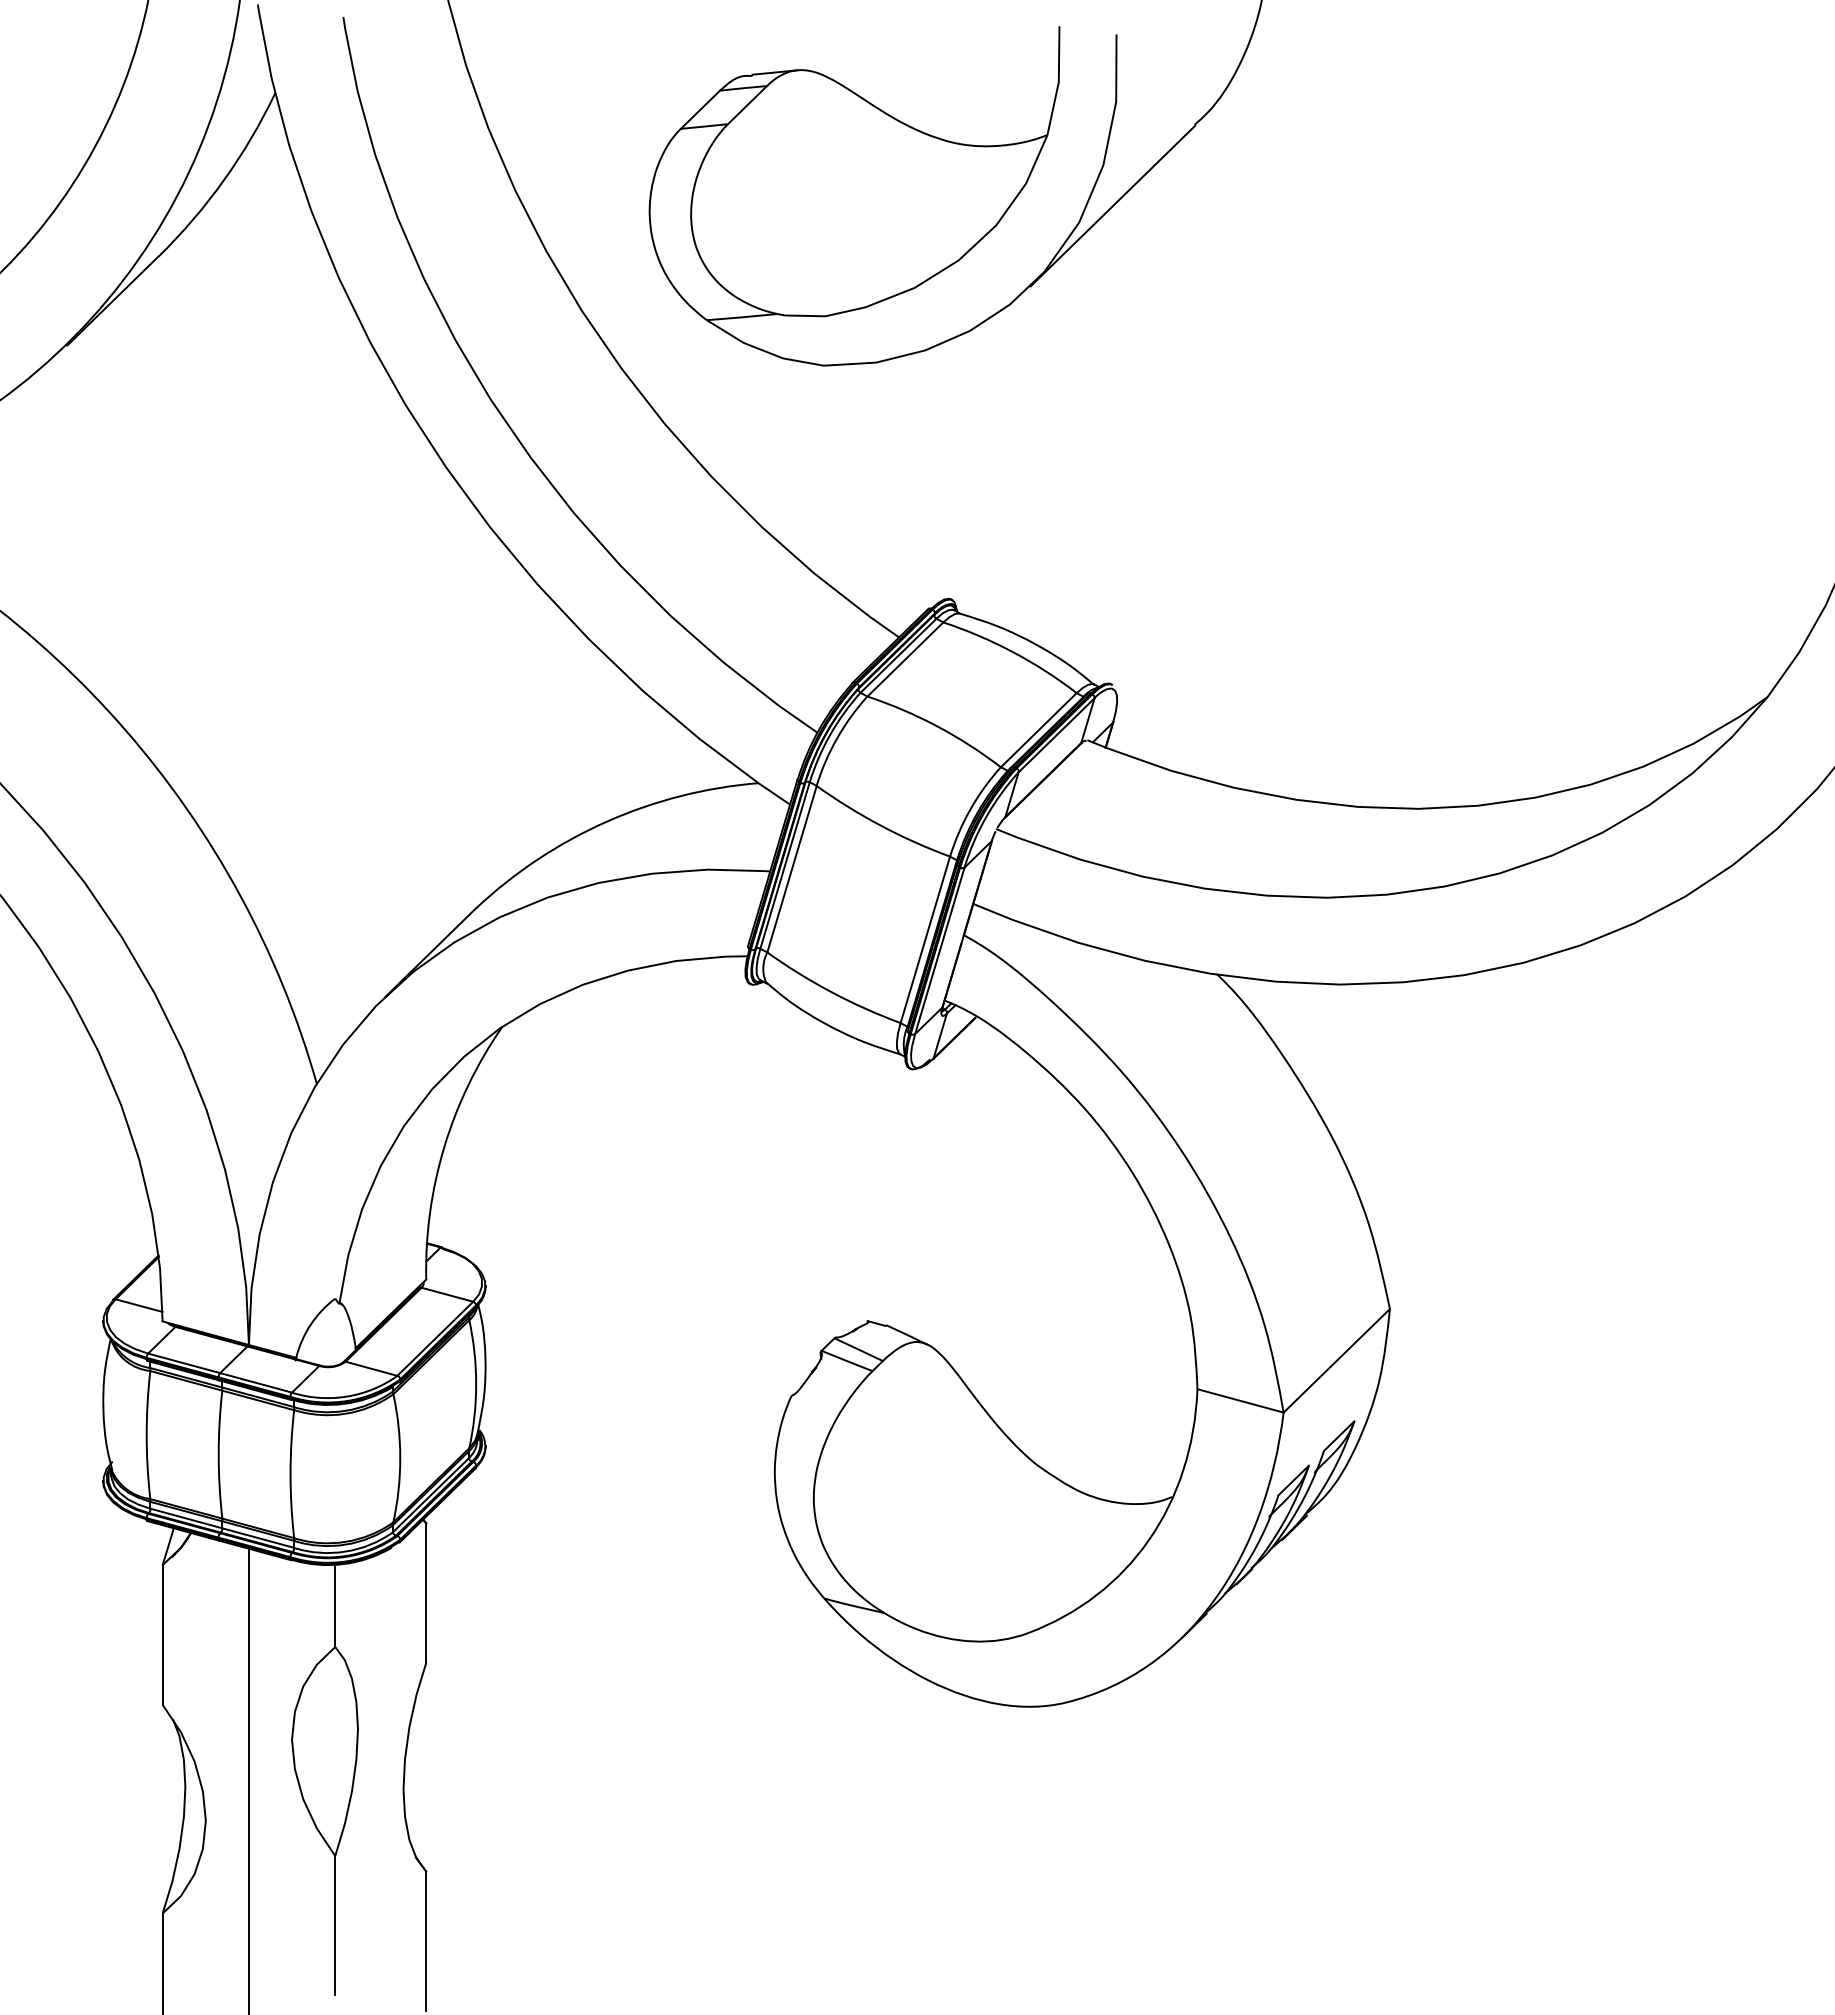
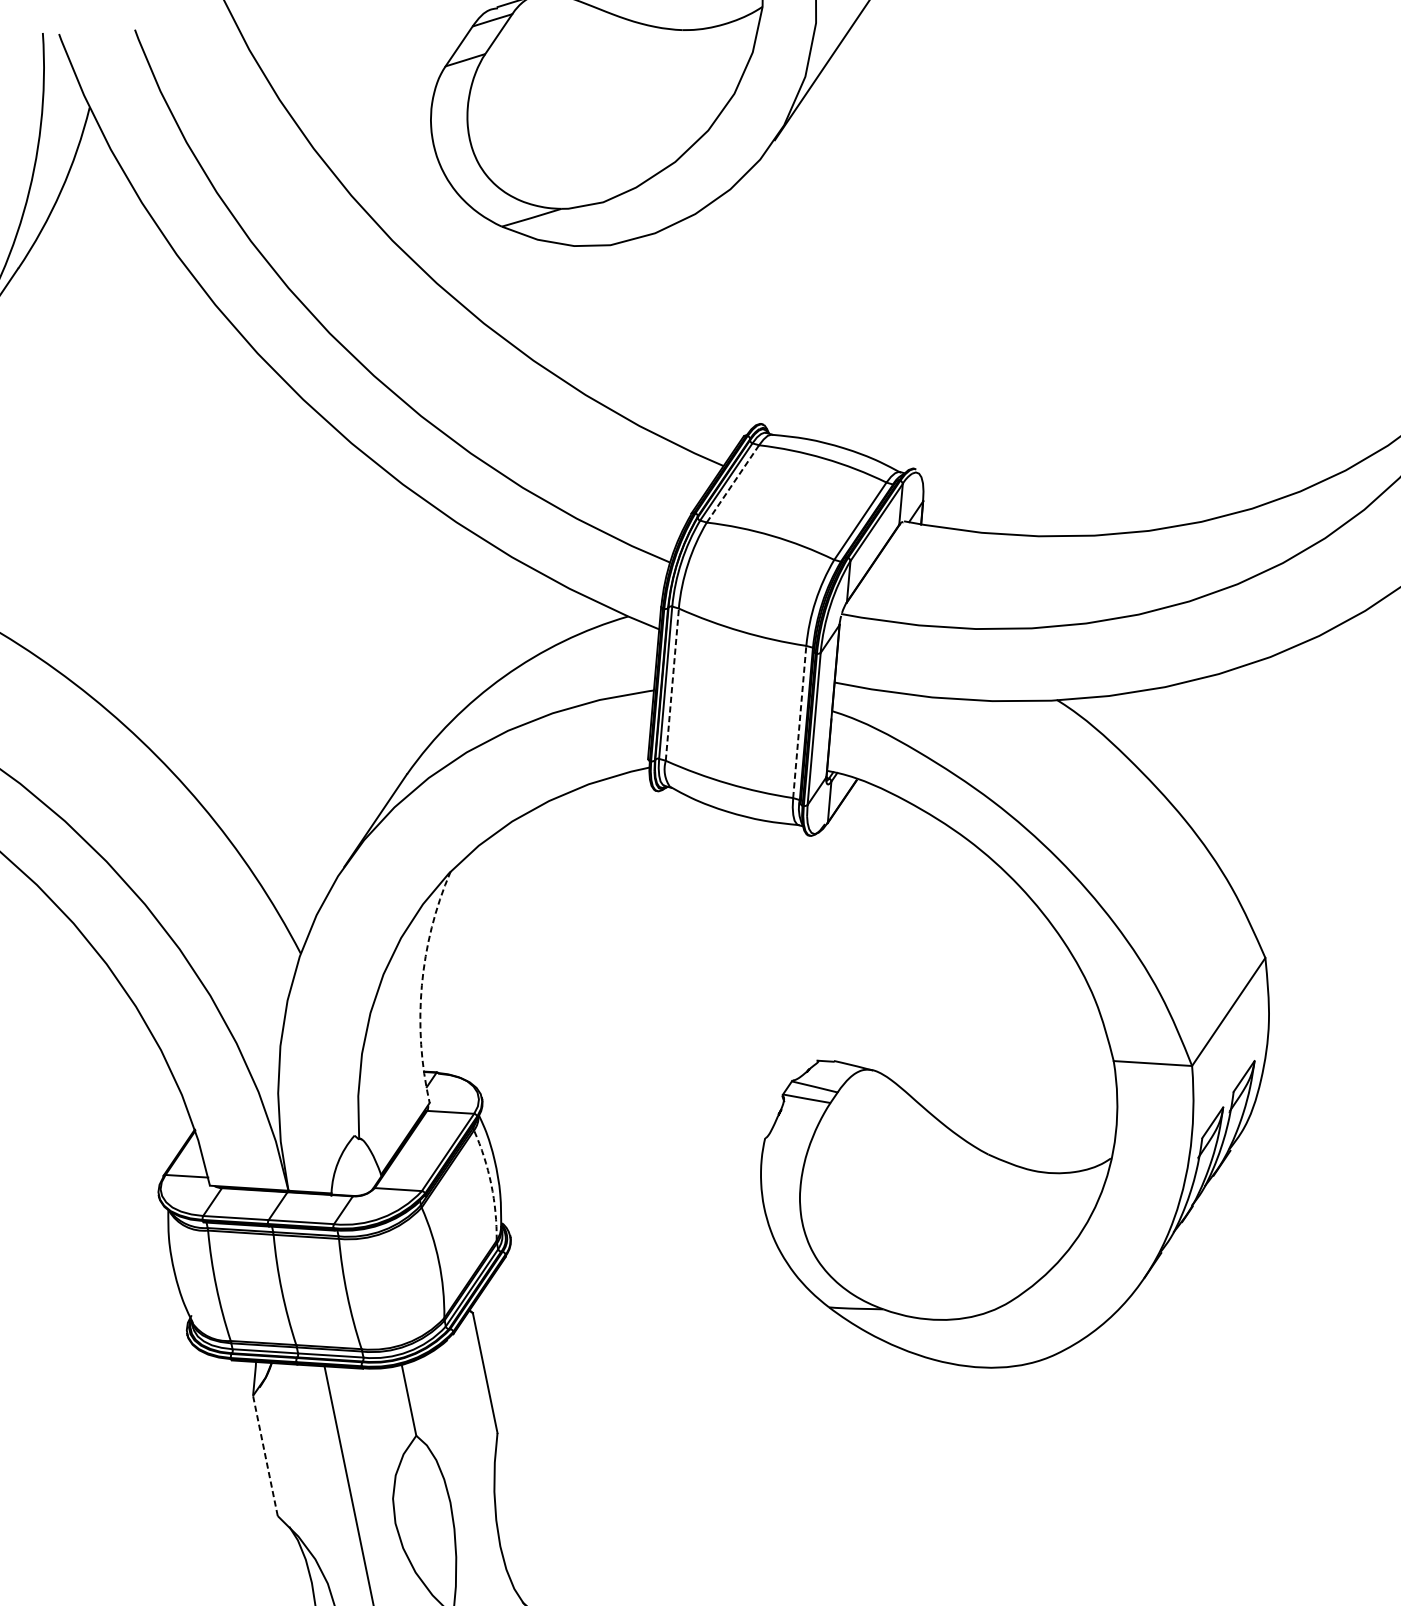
line: (905, 659) -> (733, 483), solid -> dashed
line: (792, 869) -> (672, 684), solid -> dashed
line: (925, 939) -> (799, 721), solid -> dashed
arc: (444, 1147) -> (422, 985), solid -> dashed
arc: (476, 1384) -> (491, 1184), solid -> dashed
line: (162, 1634) -> (265, 1455), solid -> dashed

